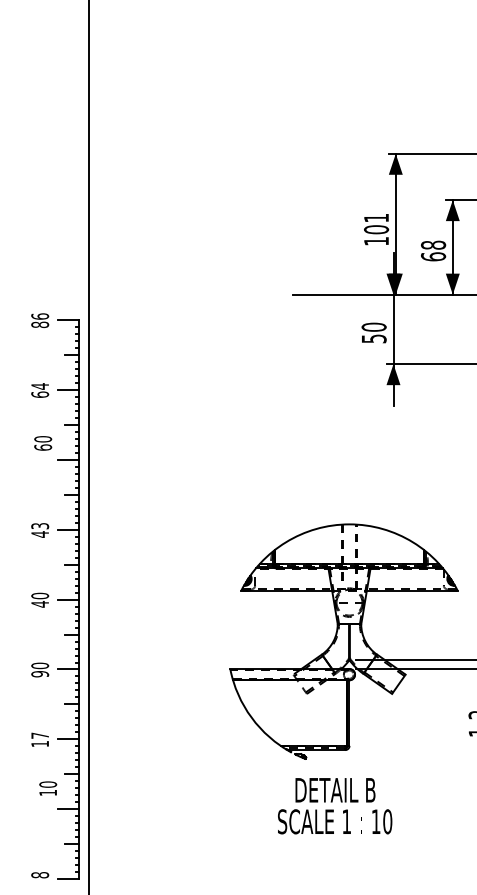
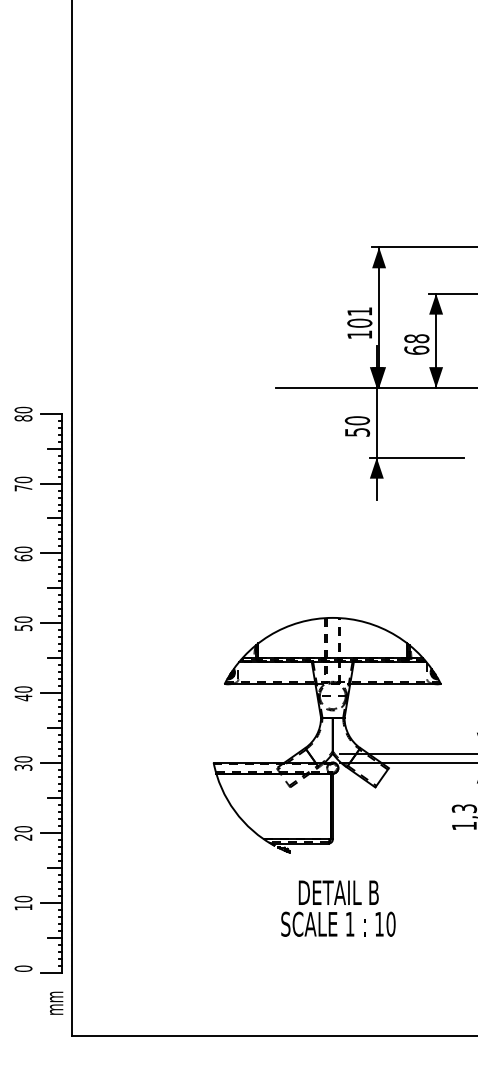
text: (39, 315) -> (22, 409), 86 -> 80
text: (40, 389) -> (23, 483), 64 -> 70
text: (43, 442) -> (23, 553), moved
text: (40, 529) -> (23, 623), 43 -> 50
text: (40, 673) -> (23, 767), 90 -> 30
text: (40, 739) -> (23, 833), 17 -> 20
text: (48, 787) -> (23, 902), moved
text: (335, 805) -> (338, 908), moved
text: (40, 874) -> (23, 968), 8 -> 0

